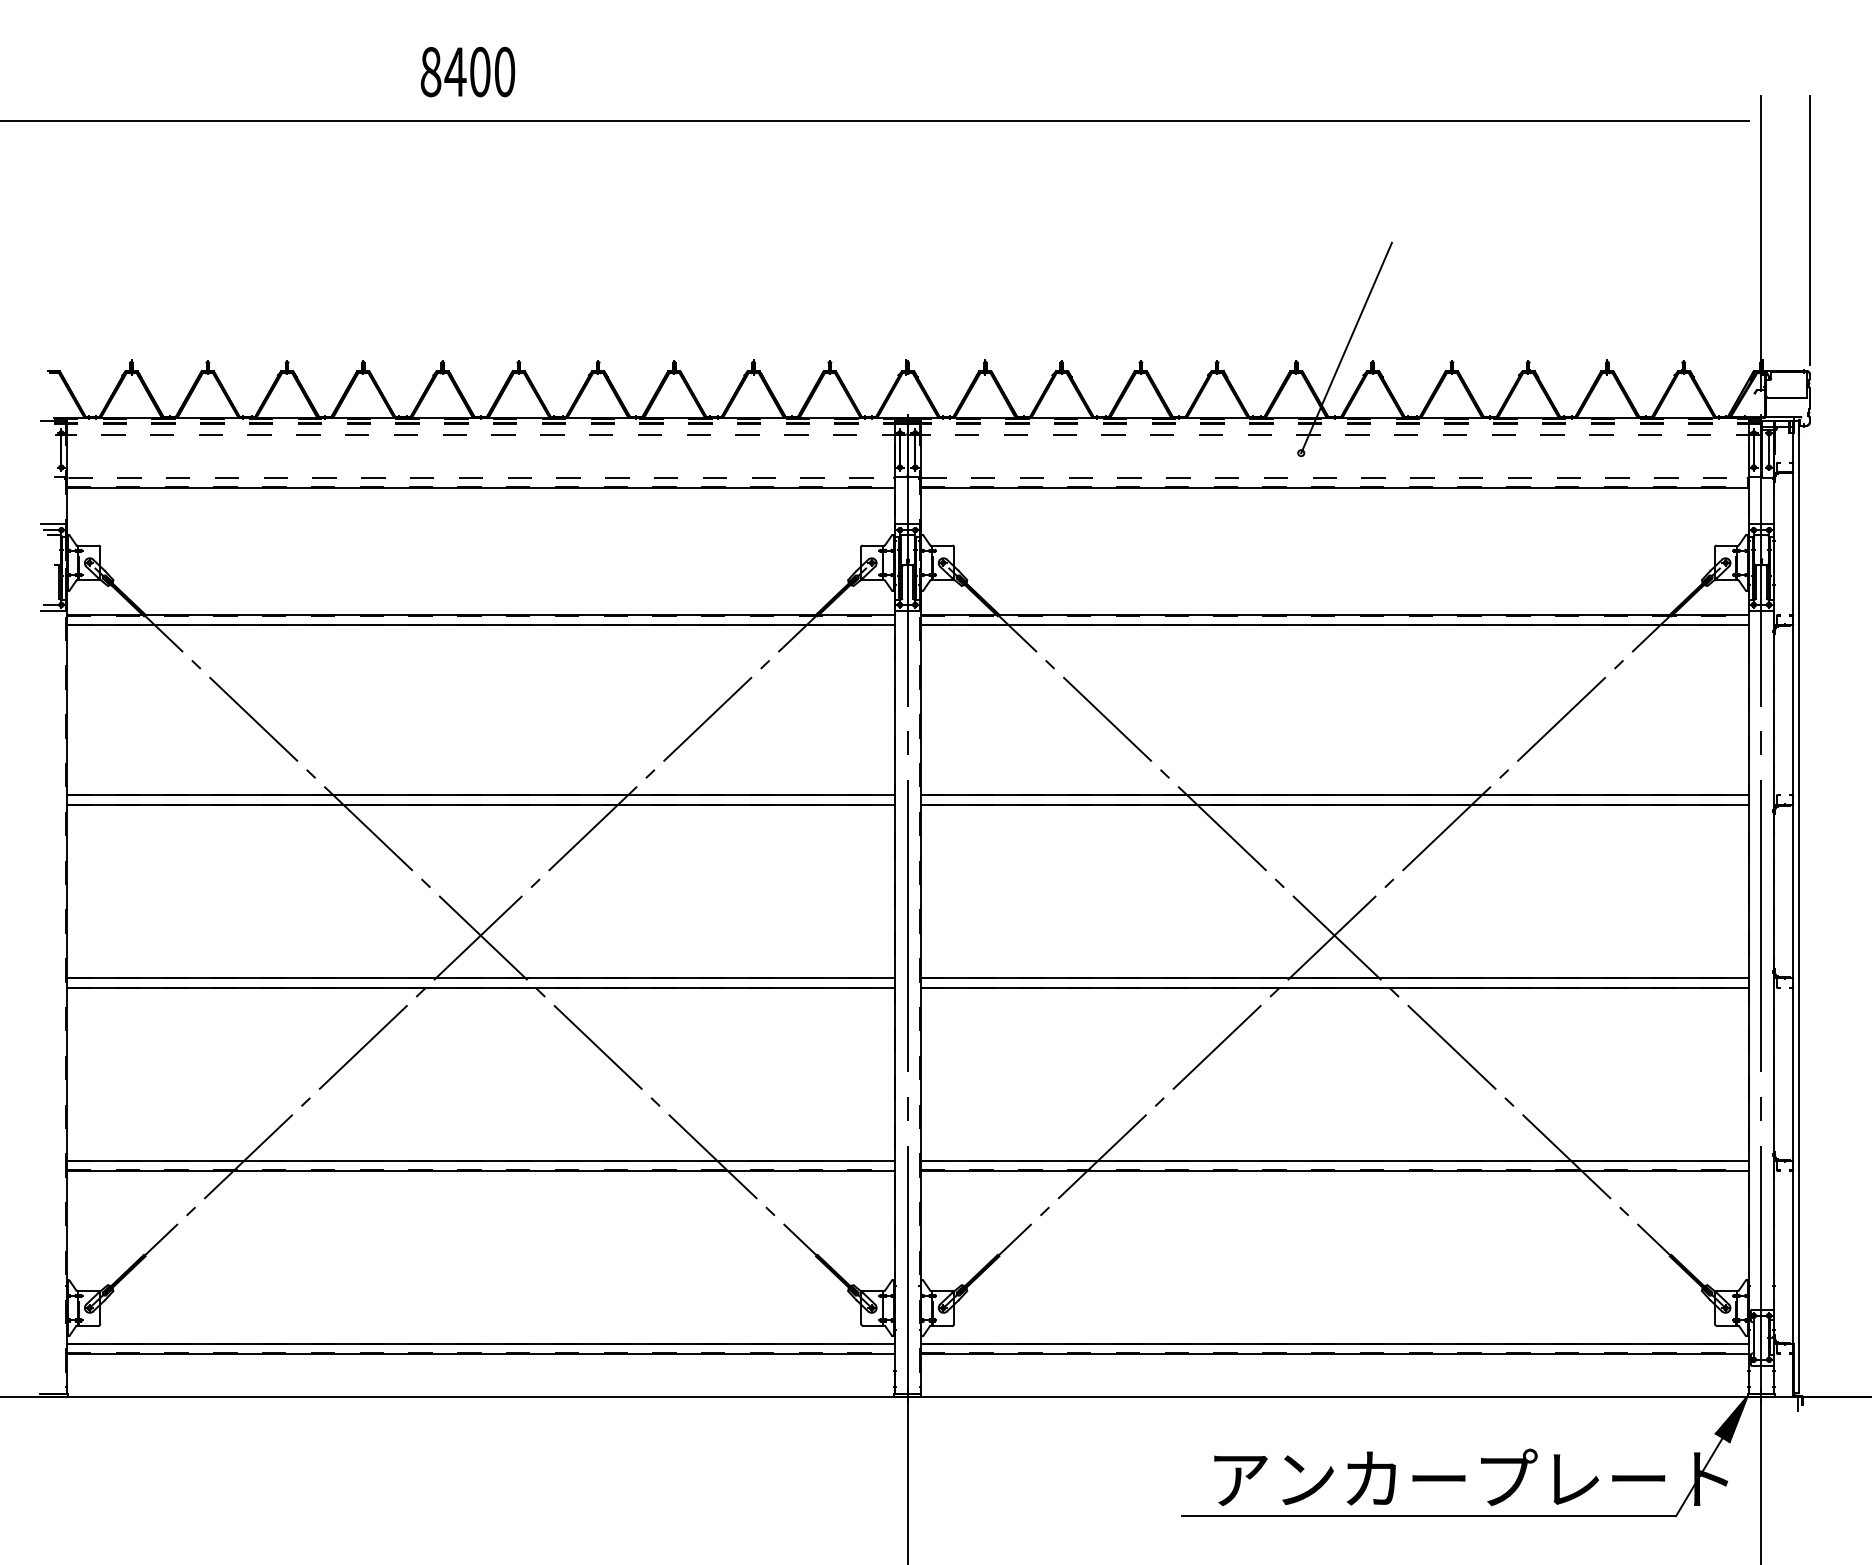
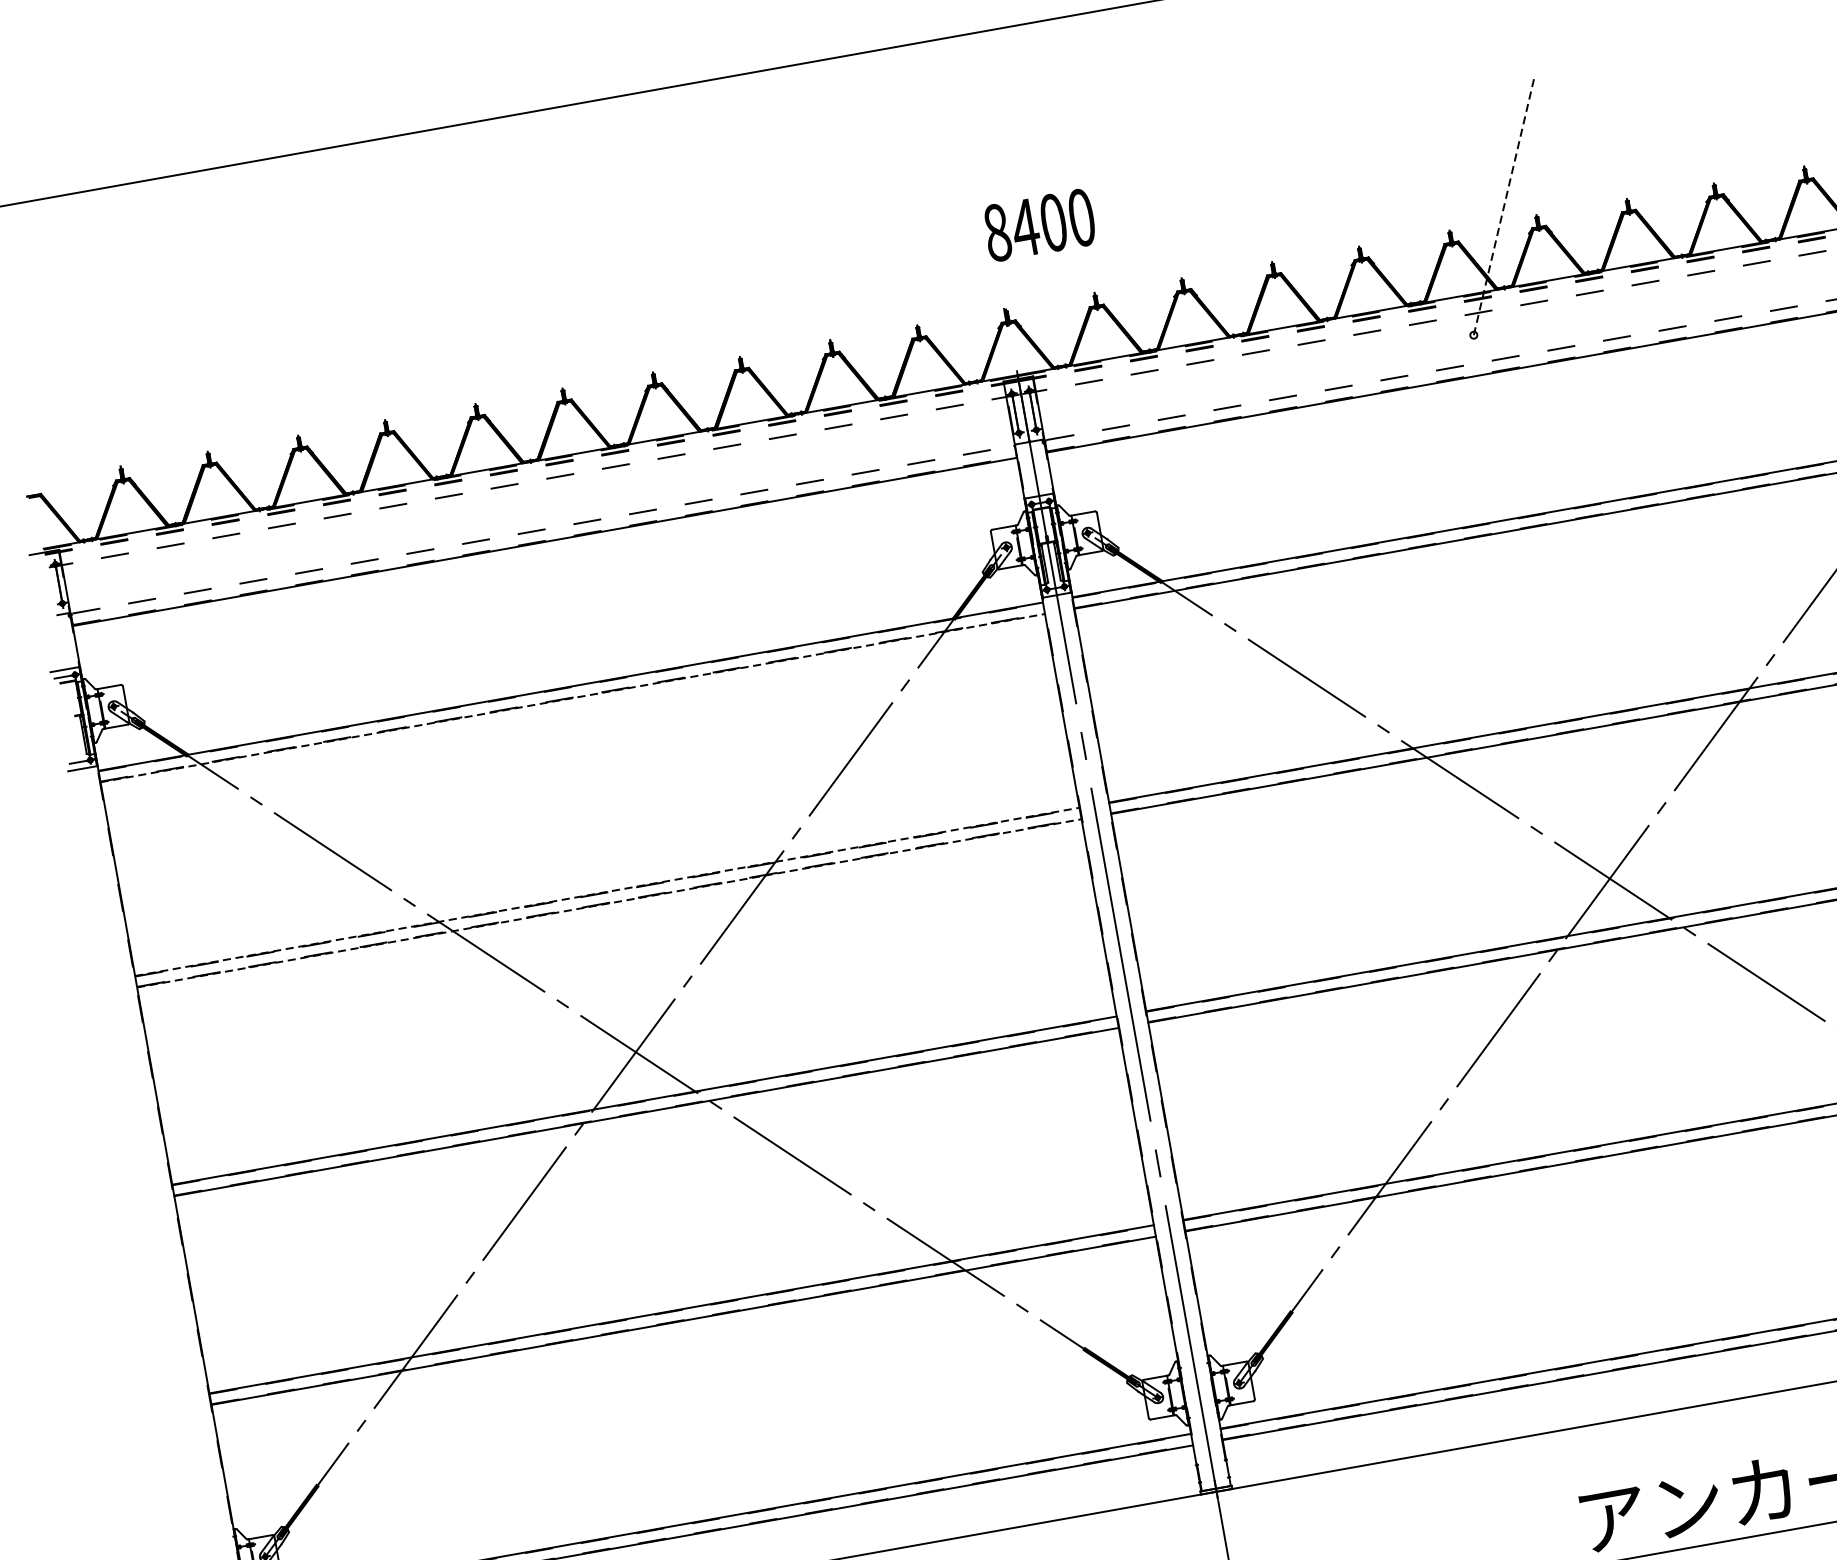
text: (467, 71) -> (1038, 224), moved
line: (1346, 348) -> (1504, 206), solid -> dashed
line: (480, 625) -> (572, 698), solid -> dashed
line: (480, 795) -> (607, 892), solid -> dashed
line: (480, 805) -> (609, 903), solid -> dashed

